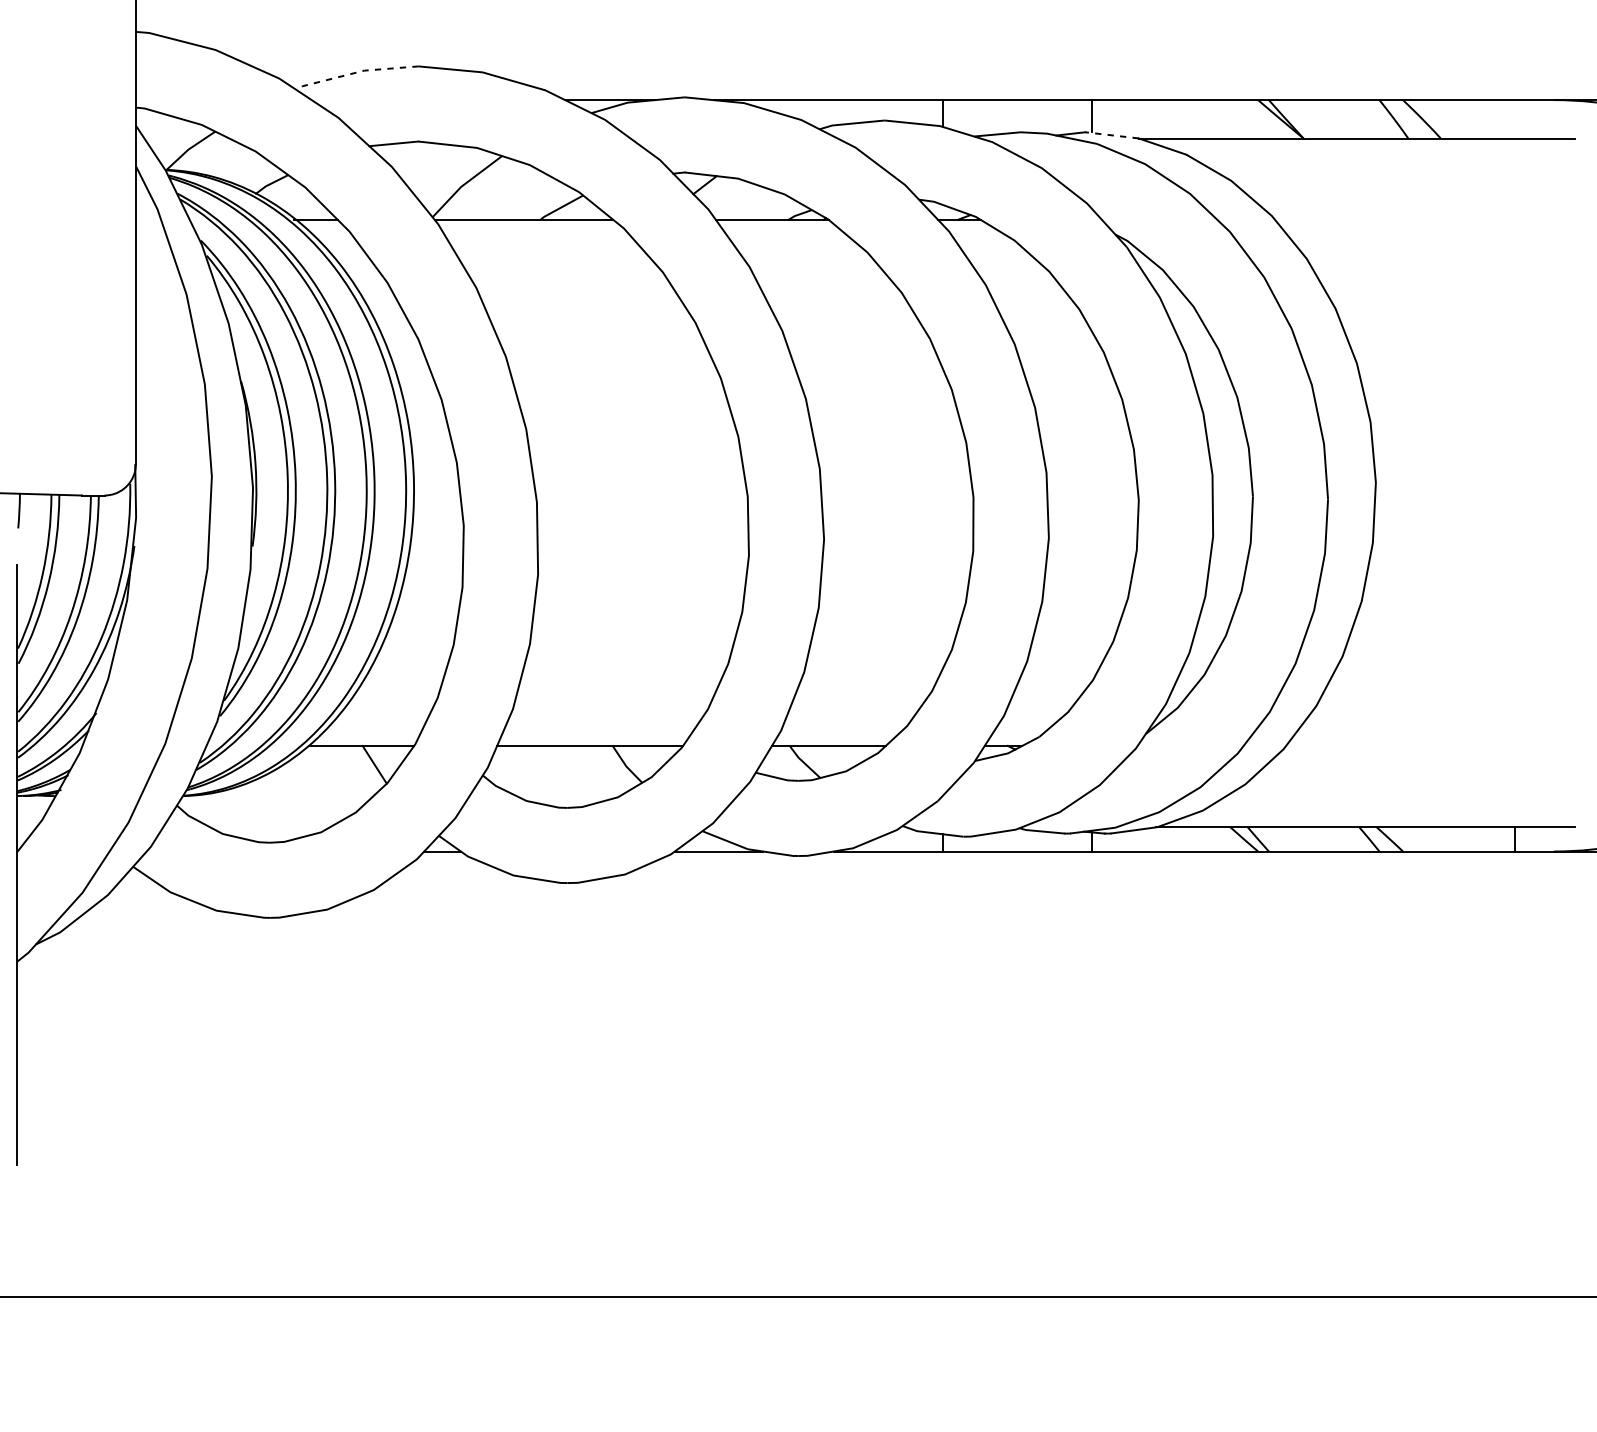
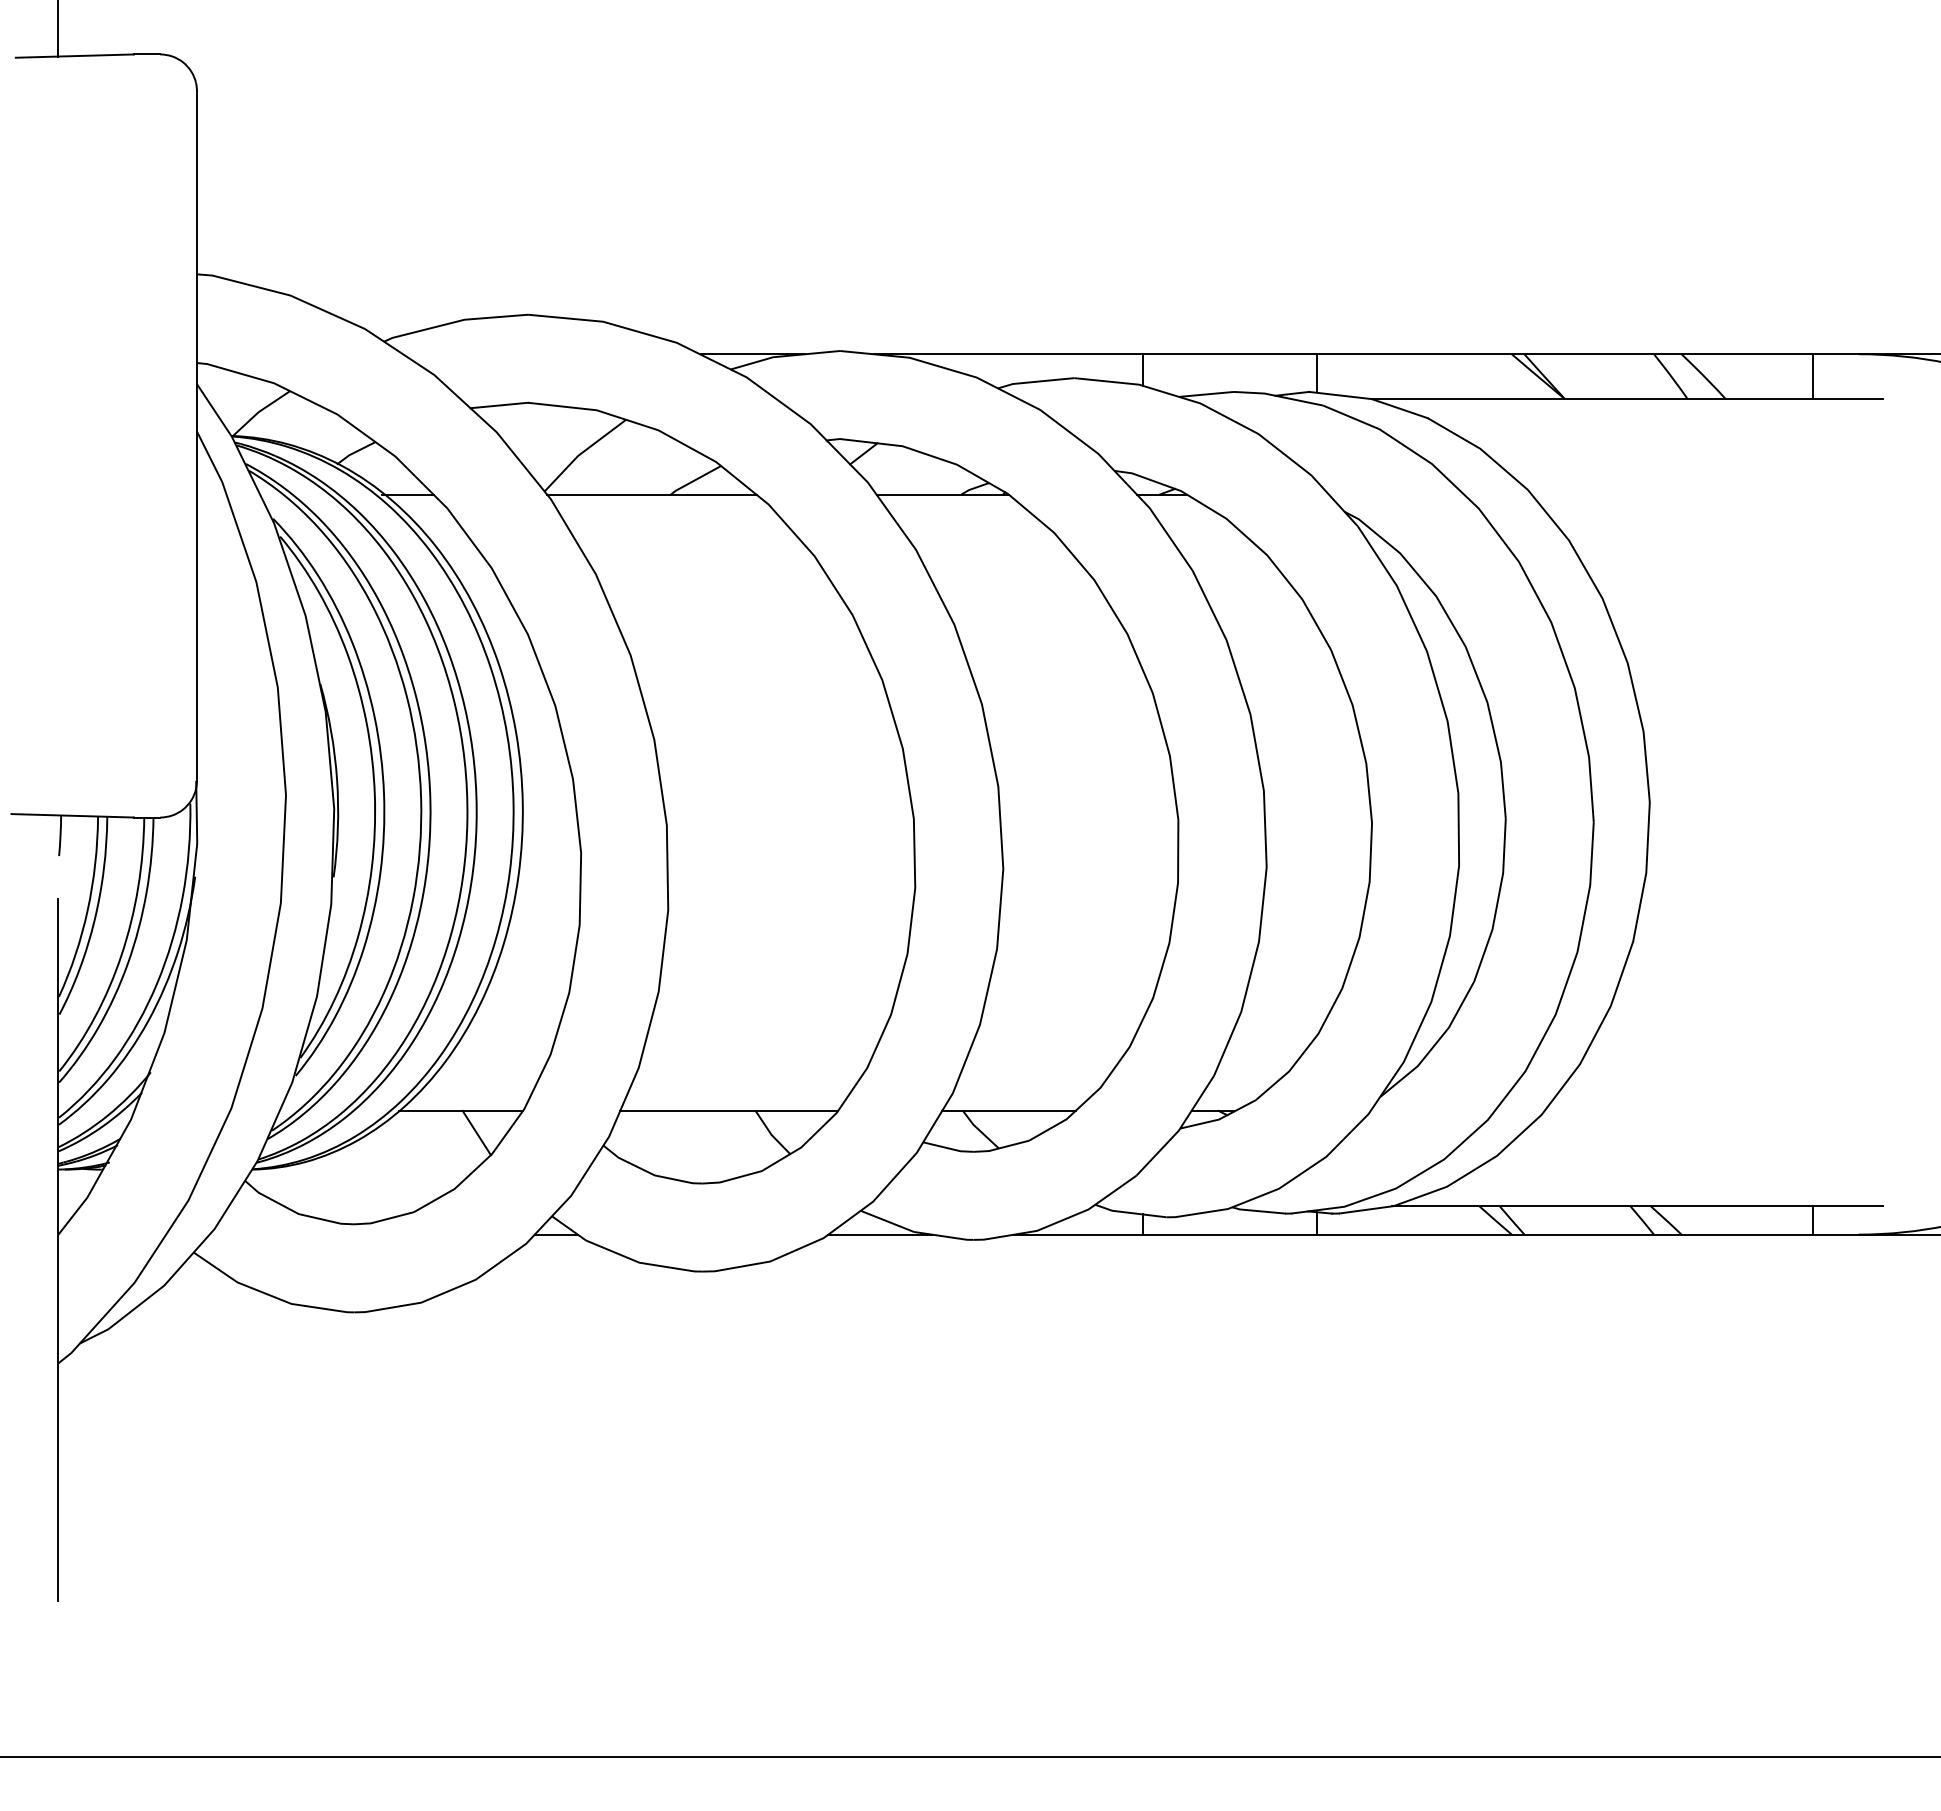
line: (355, 73) -> (454, 322), dashed -> solid
line: (1514, 119) -> (1812, 376), added
line: (1111, 135) -> (1340, 395), dashed -> solid

